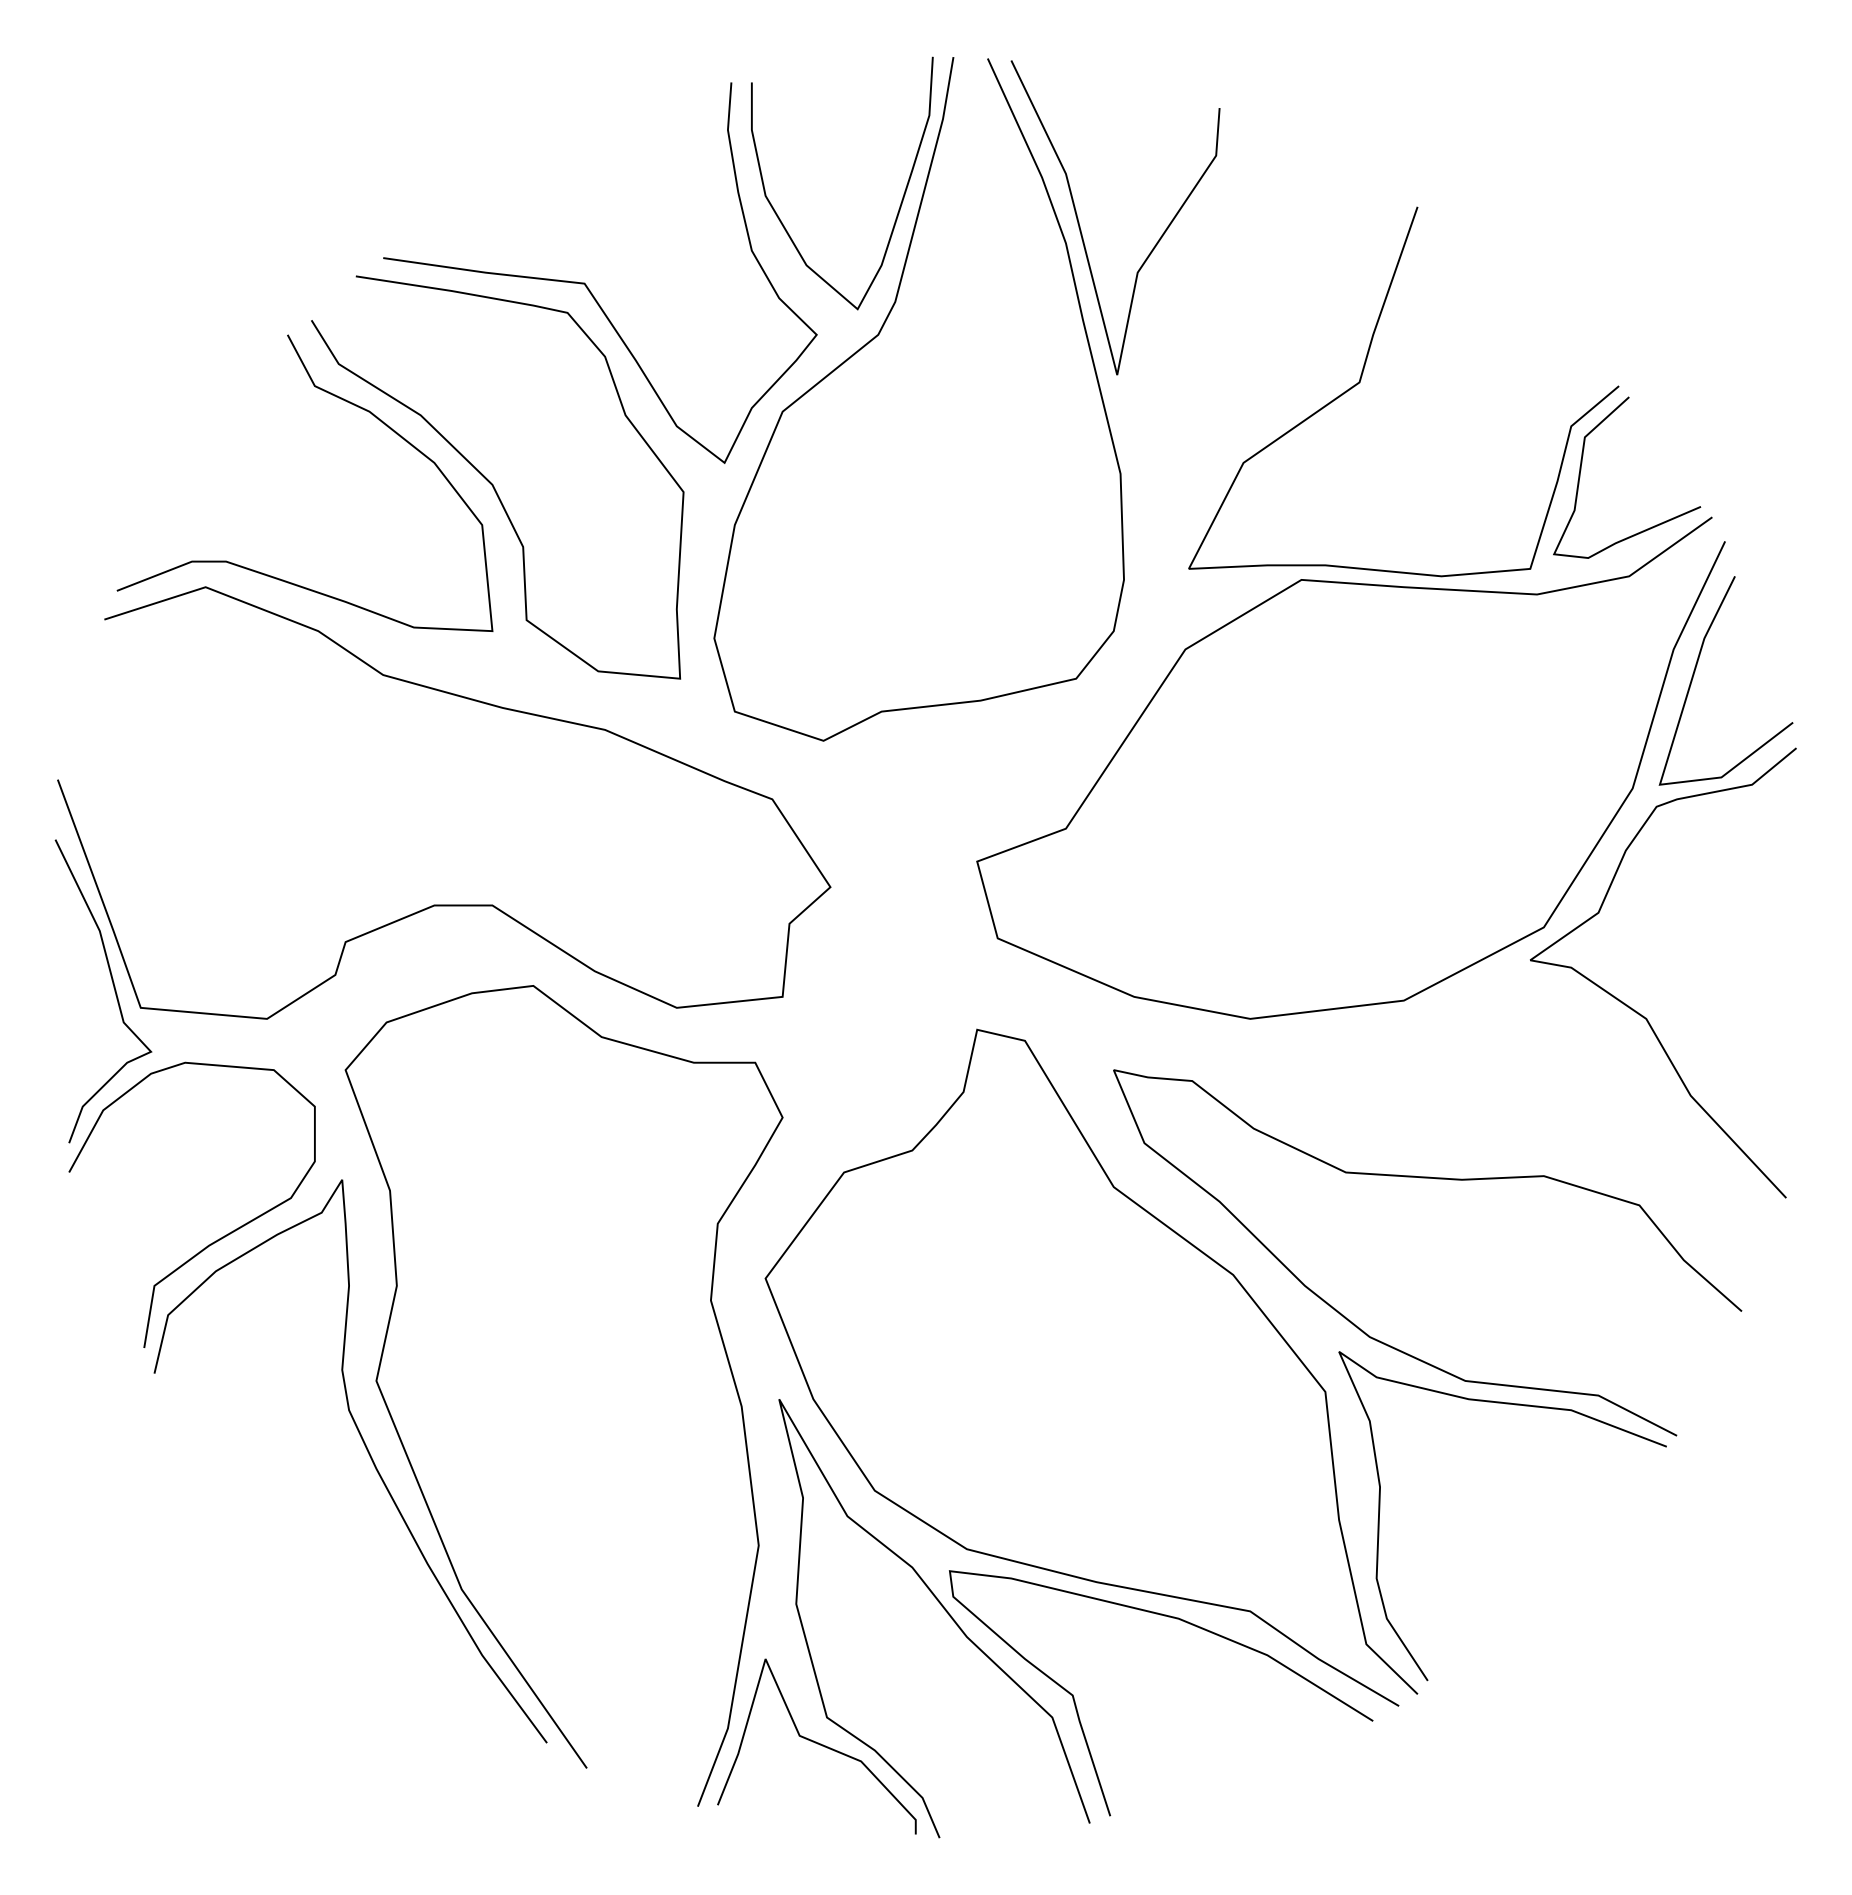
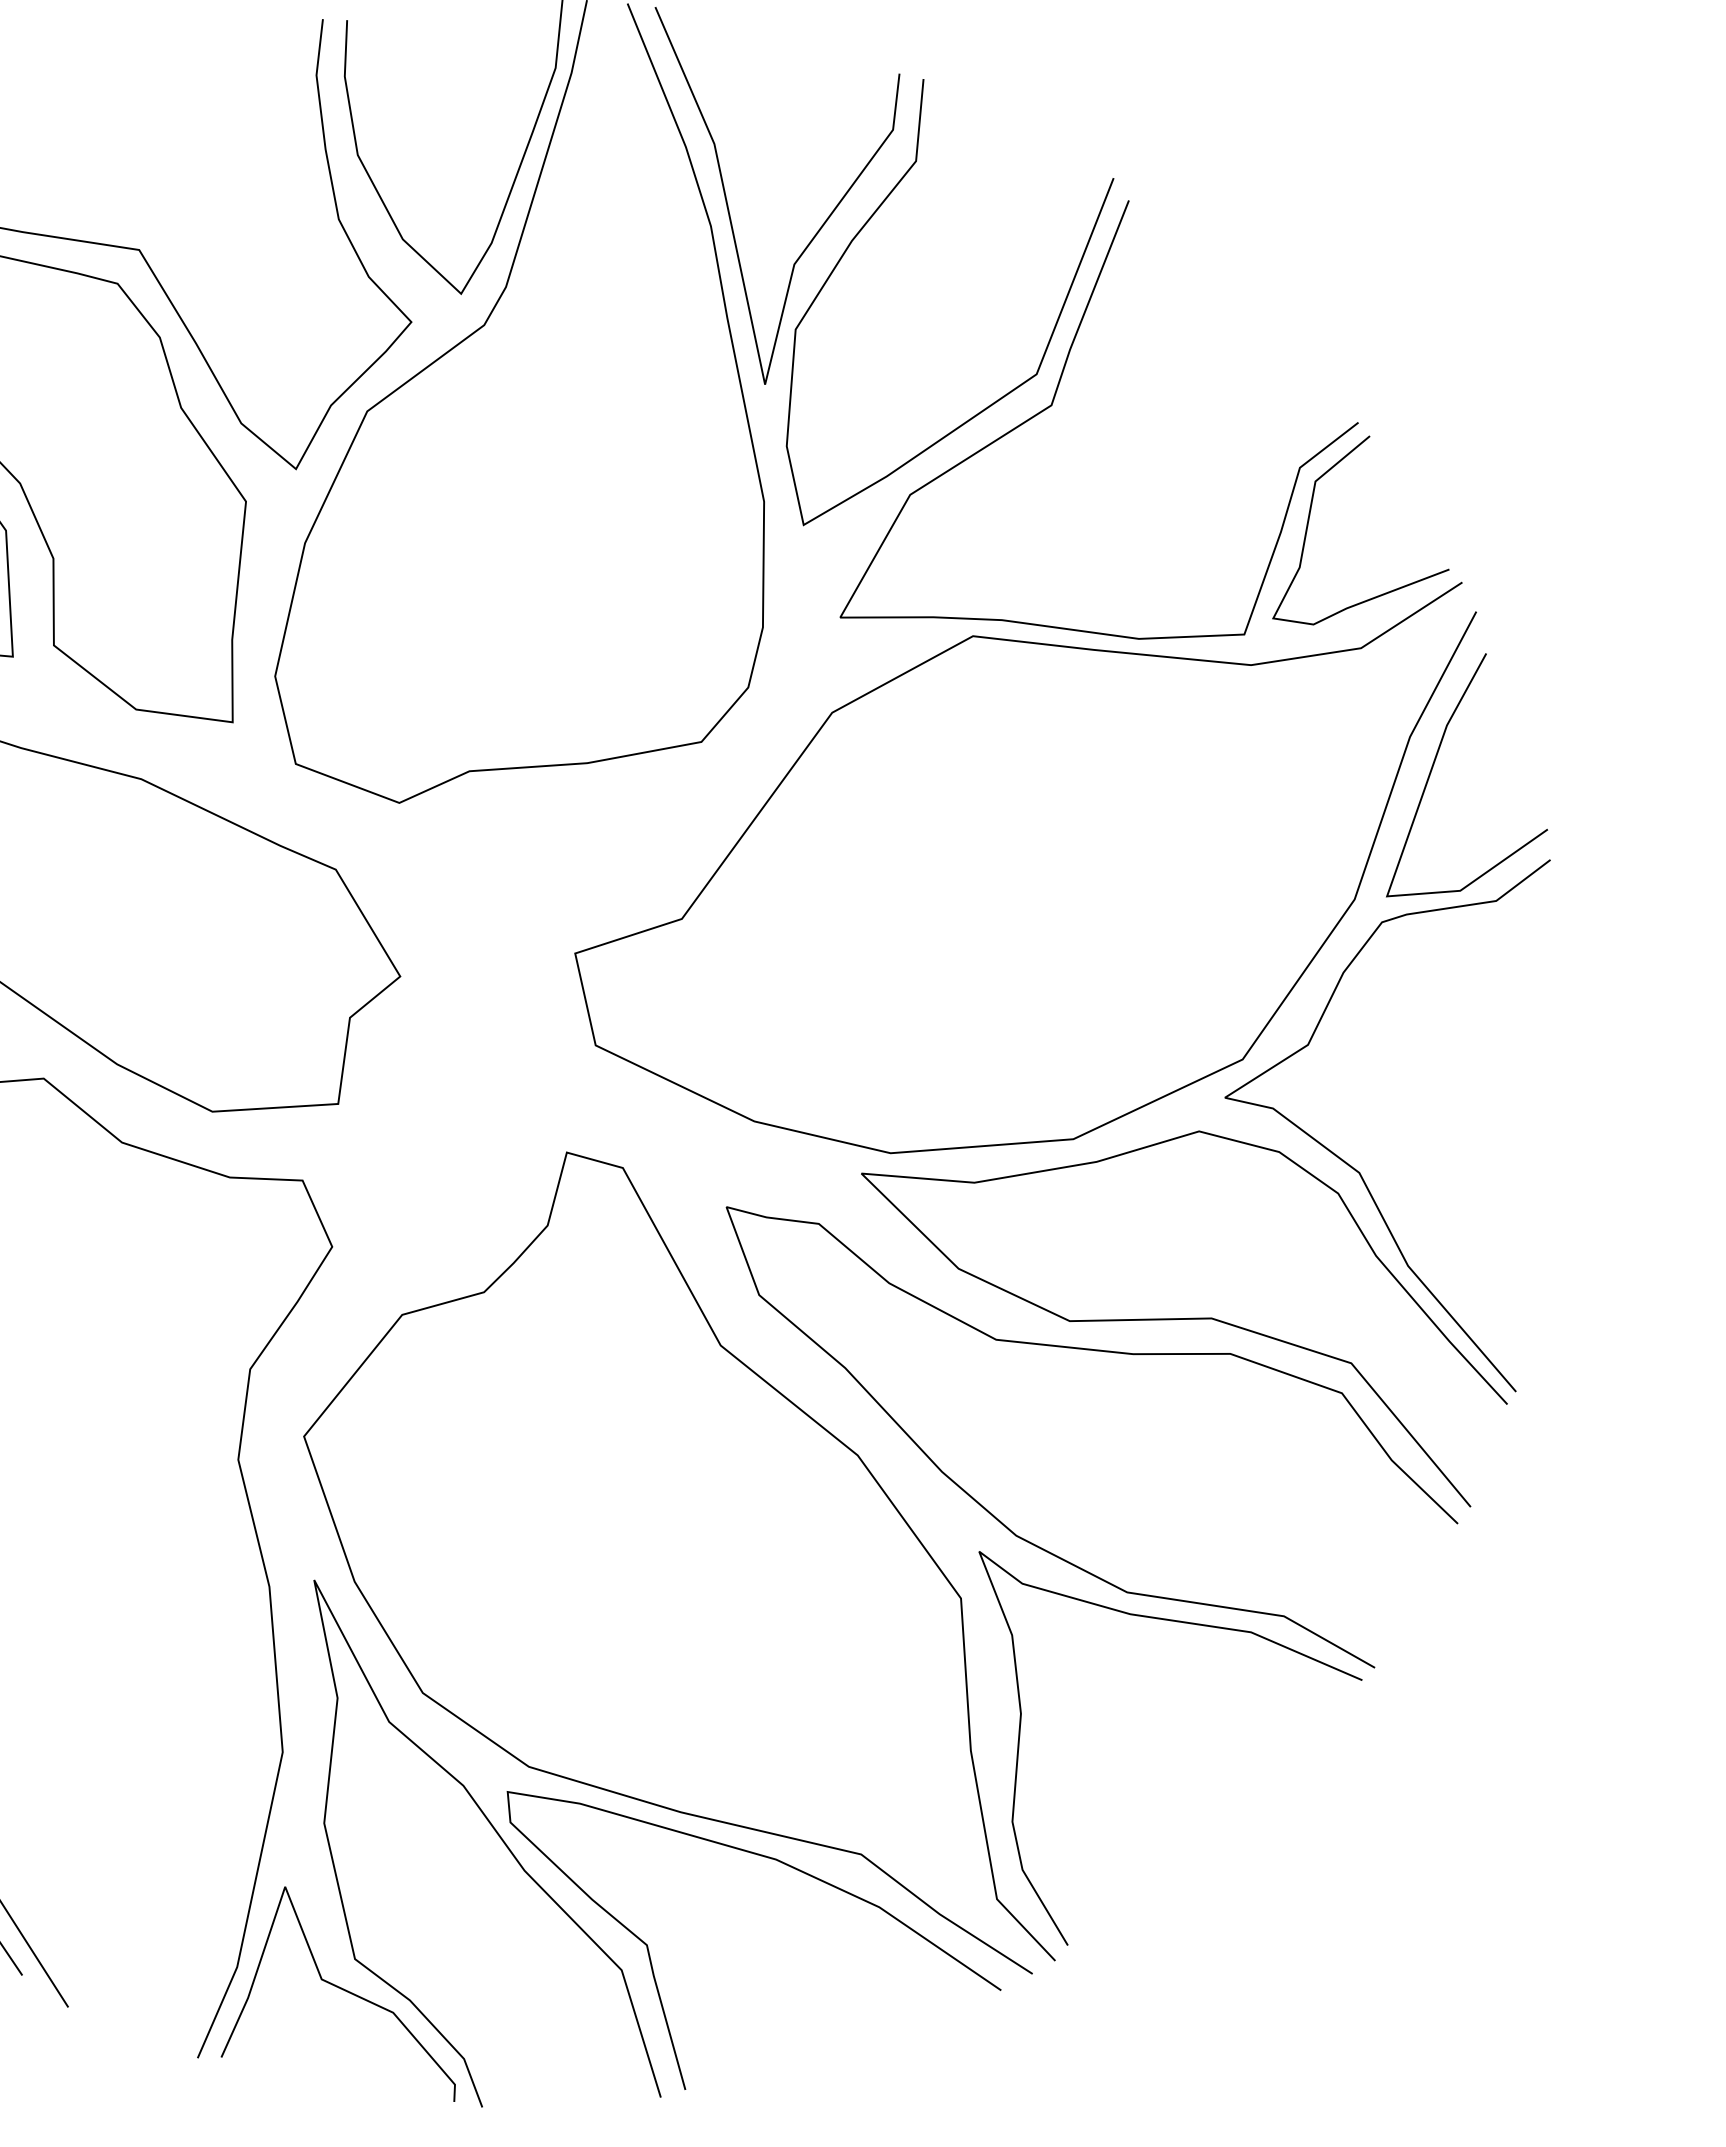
curve: (1321, 373) -> (1006, 392), added
curve: (1502, 1147) -> (1182, 1317), added

